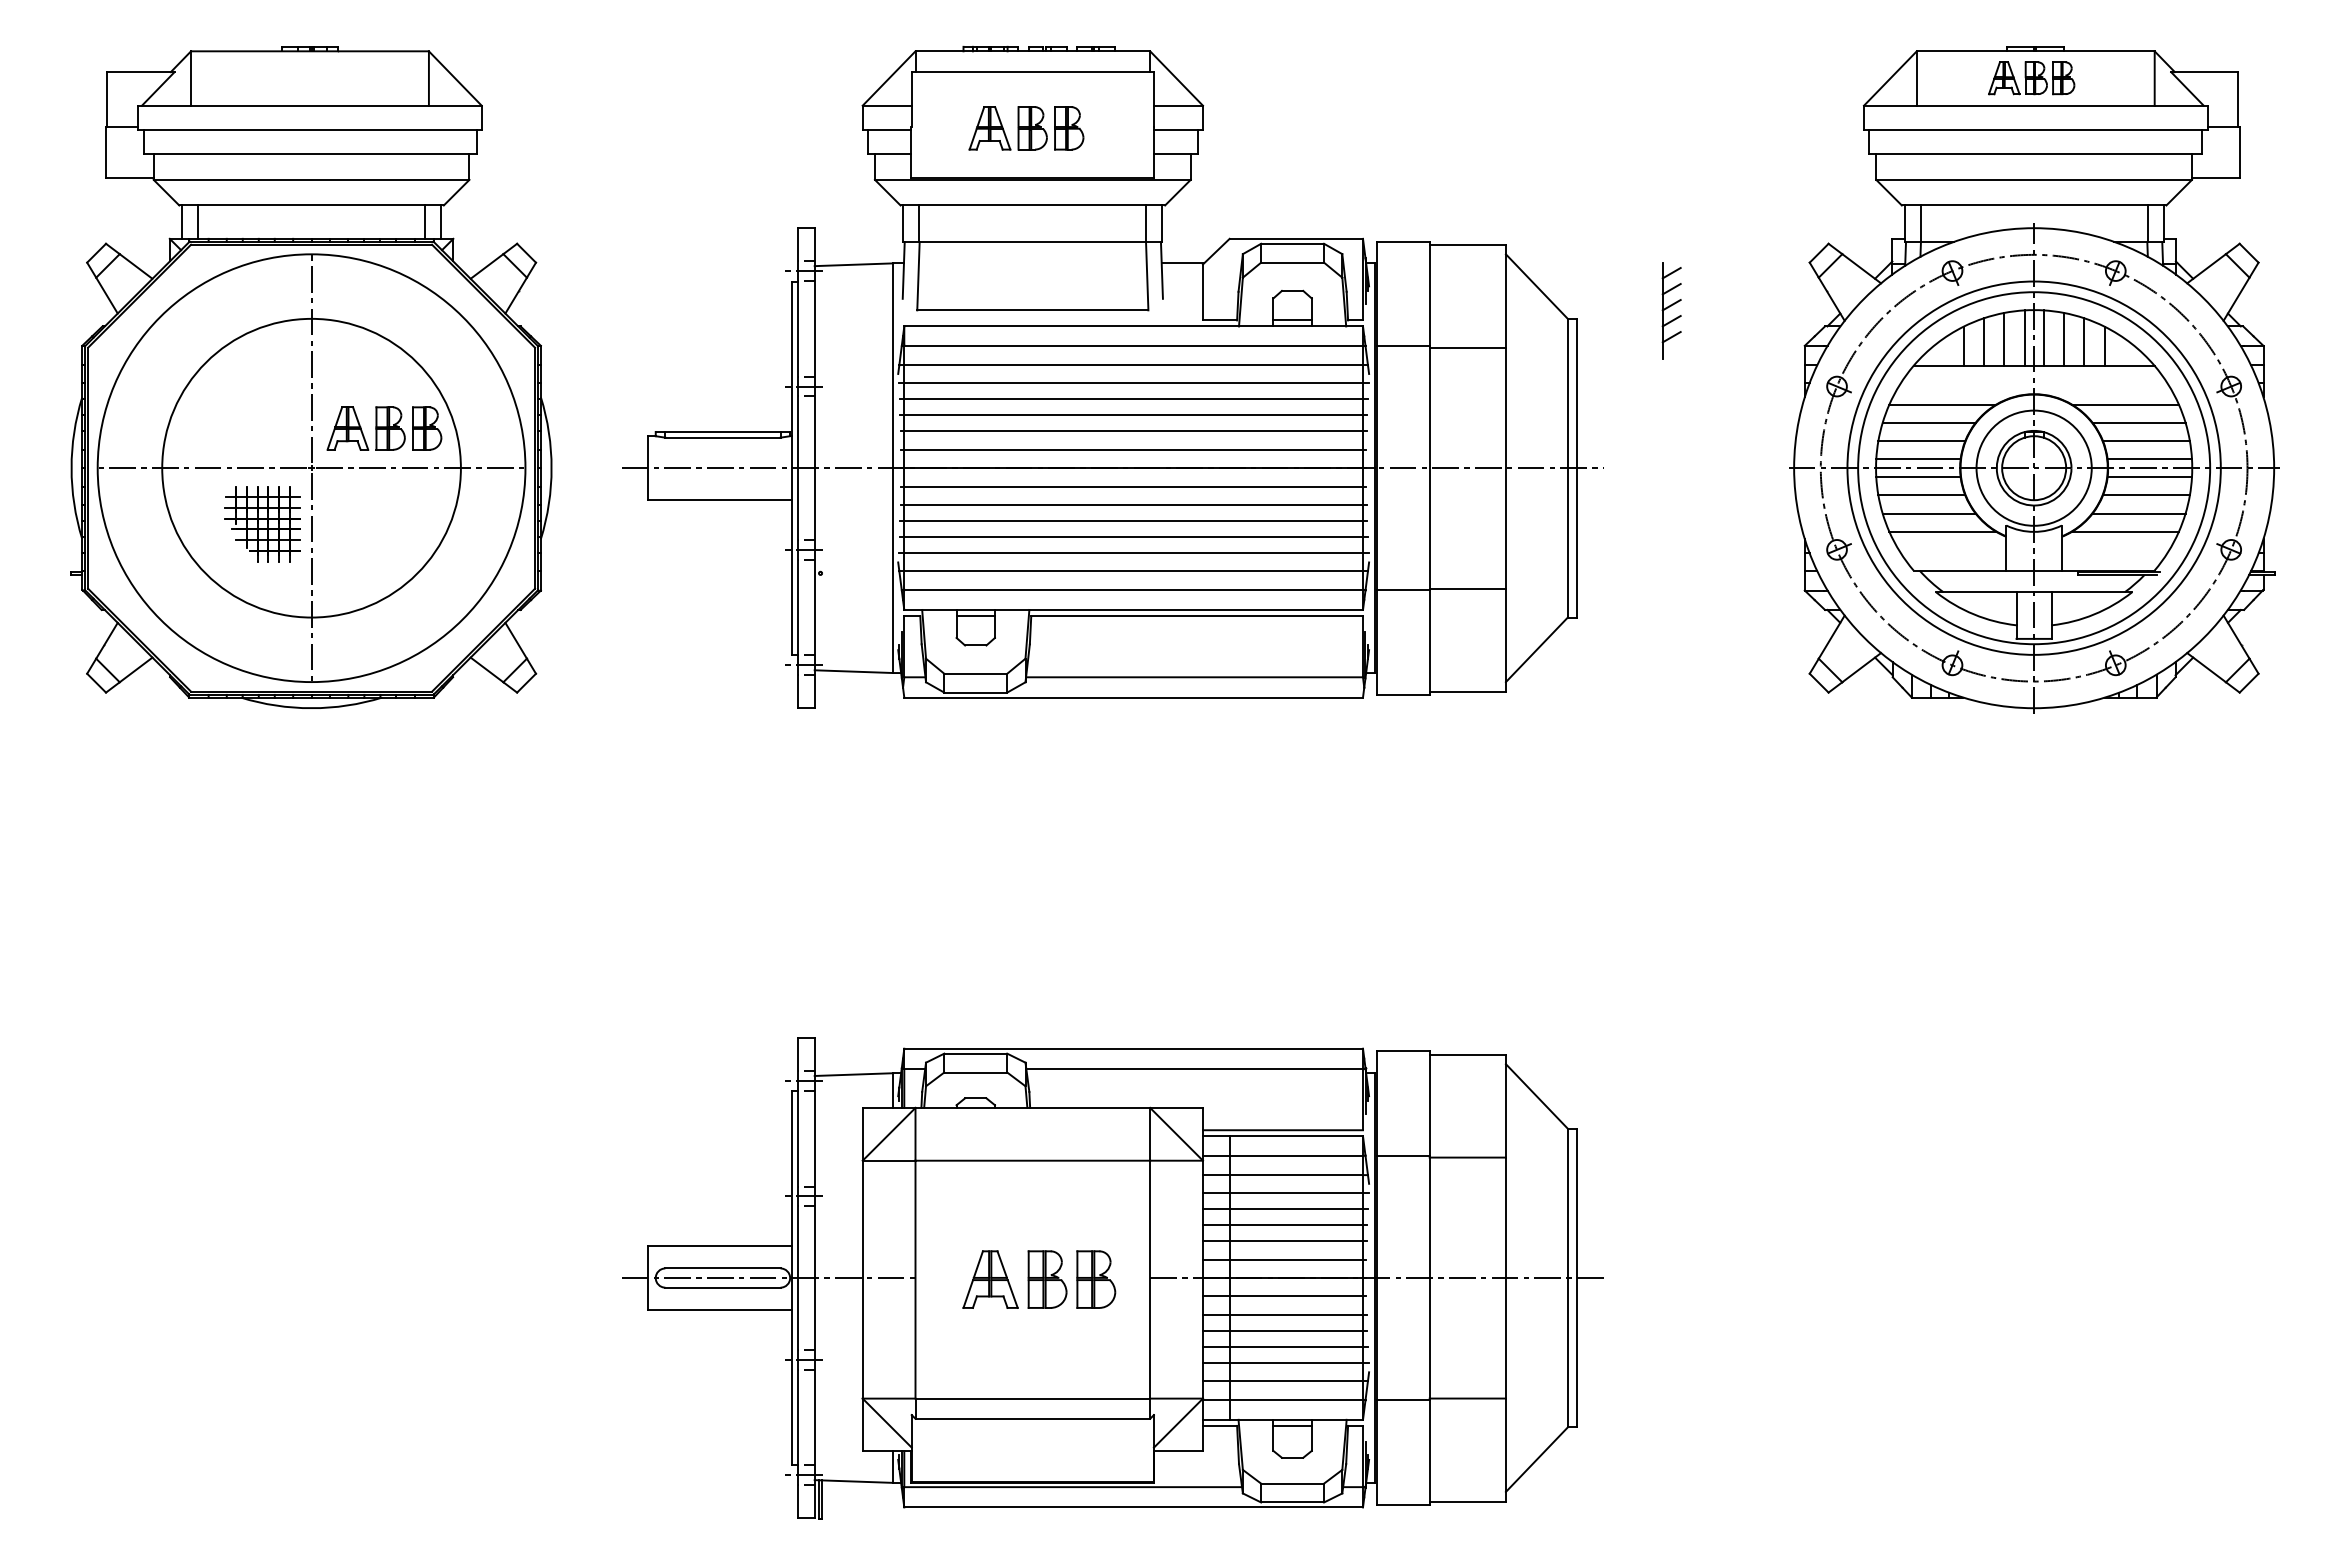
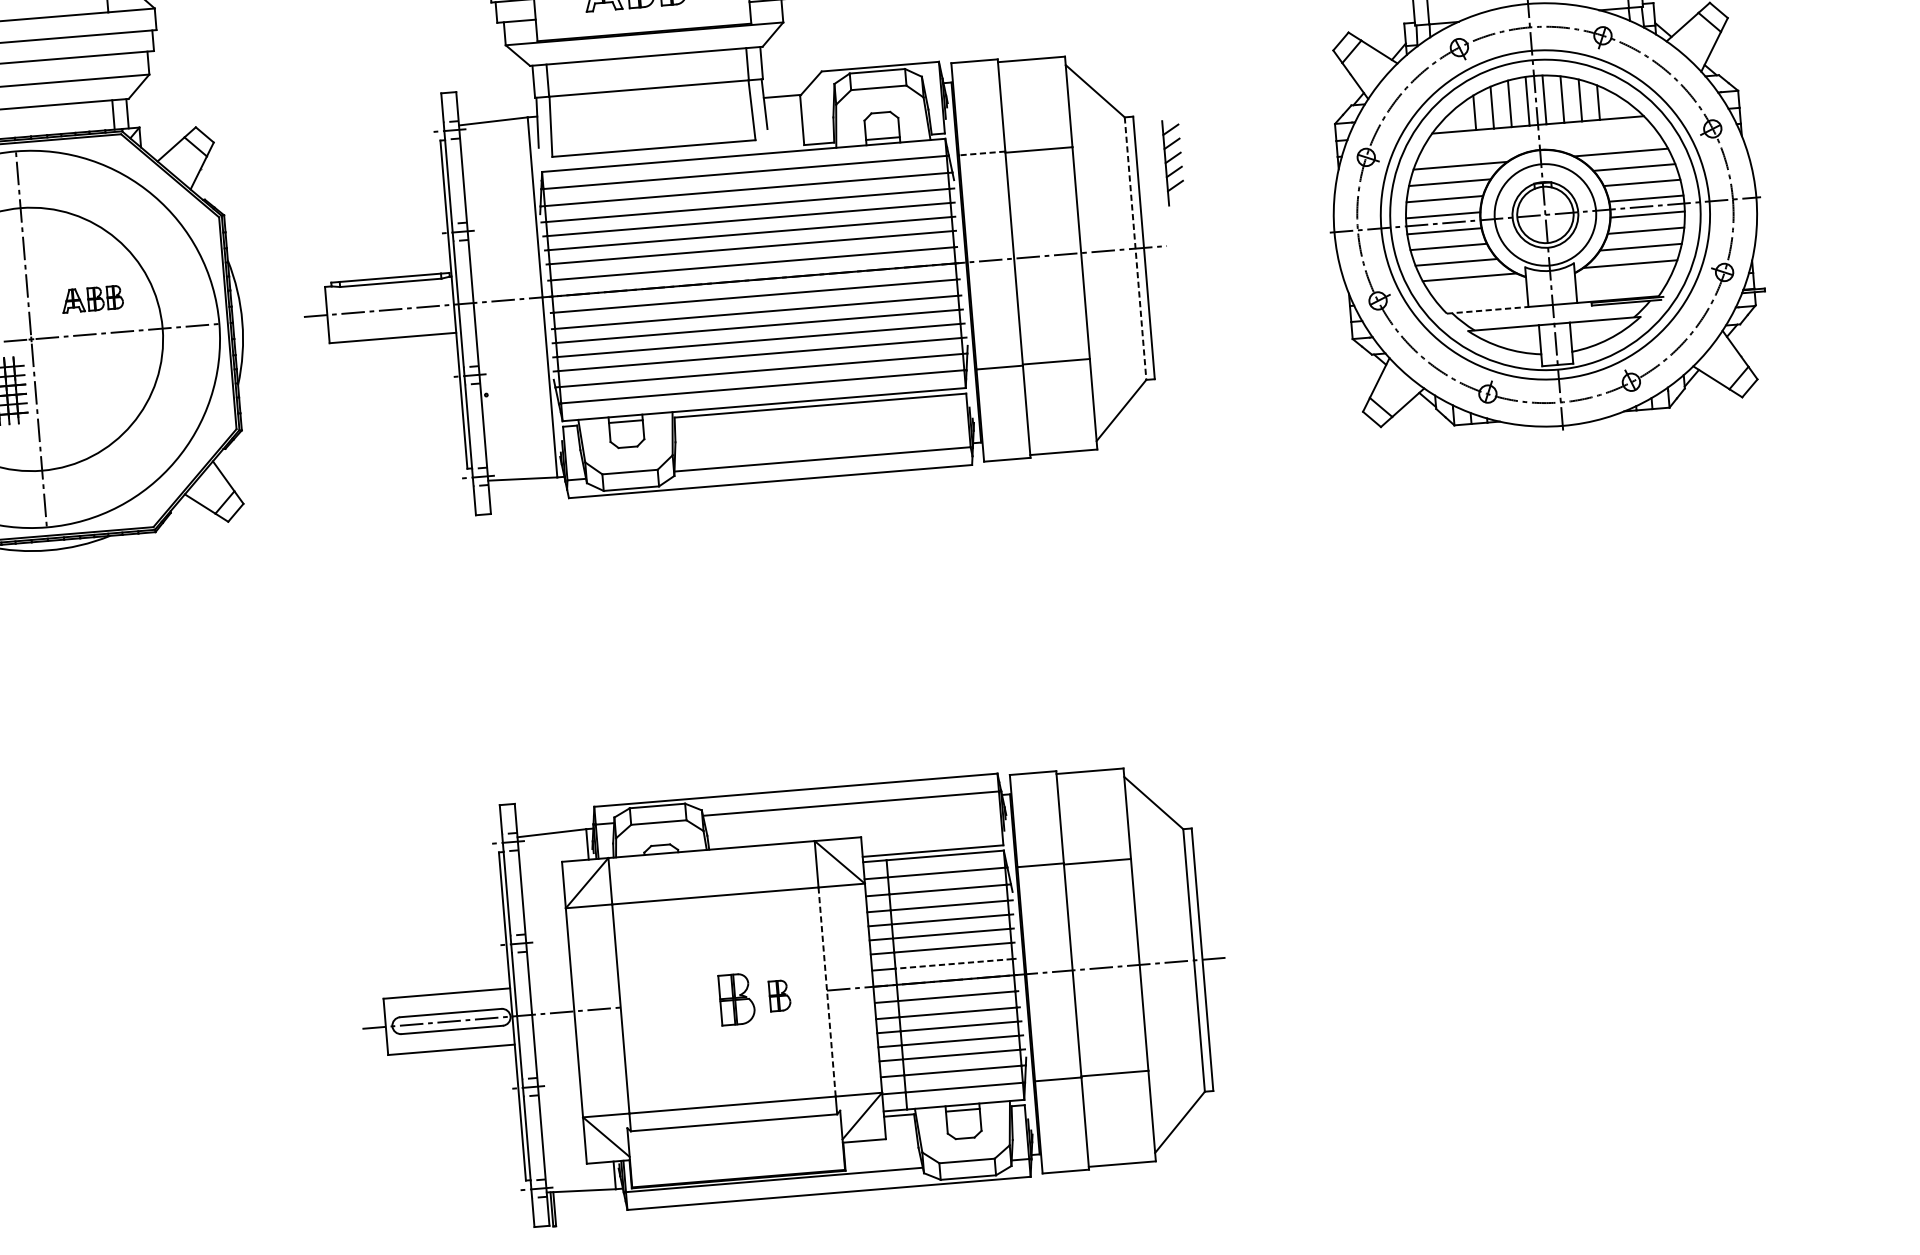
part: (1671, 310) -> (1173, 162), moved
line: (1402, 346) -> (981, 153), solid -> dashed
part: (384, 428) -> (92, 299), size x0.6
line: (1567, 468) -> (1135, 248), solid -> dashed
line: (1960, 570) -> (1488, 310), solid -> dashed
line: (1296, 1259) -> (954, 963), solid -> dashed
part: (990, 1279) -> (686, 1003), removed
part: (1096, 1279) -> (779, 995), size x0.6
line: (1150, 1279) -> (827, 991), solid -> dashed

